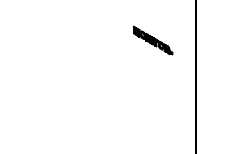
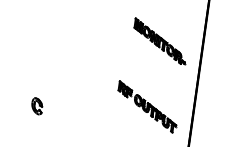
part: (152, 40) -> (159, 41), size x1.43
part: (149, 107) -> (147, 107), added
part: (40, 121) -> (37, 106), added

